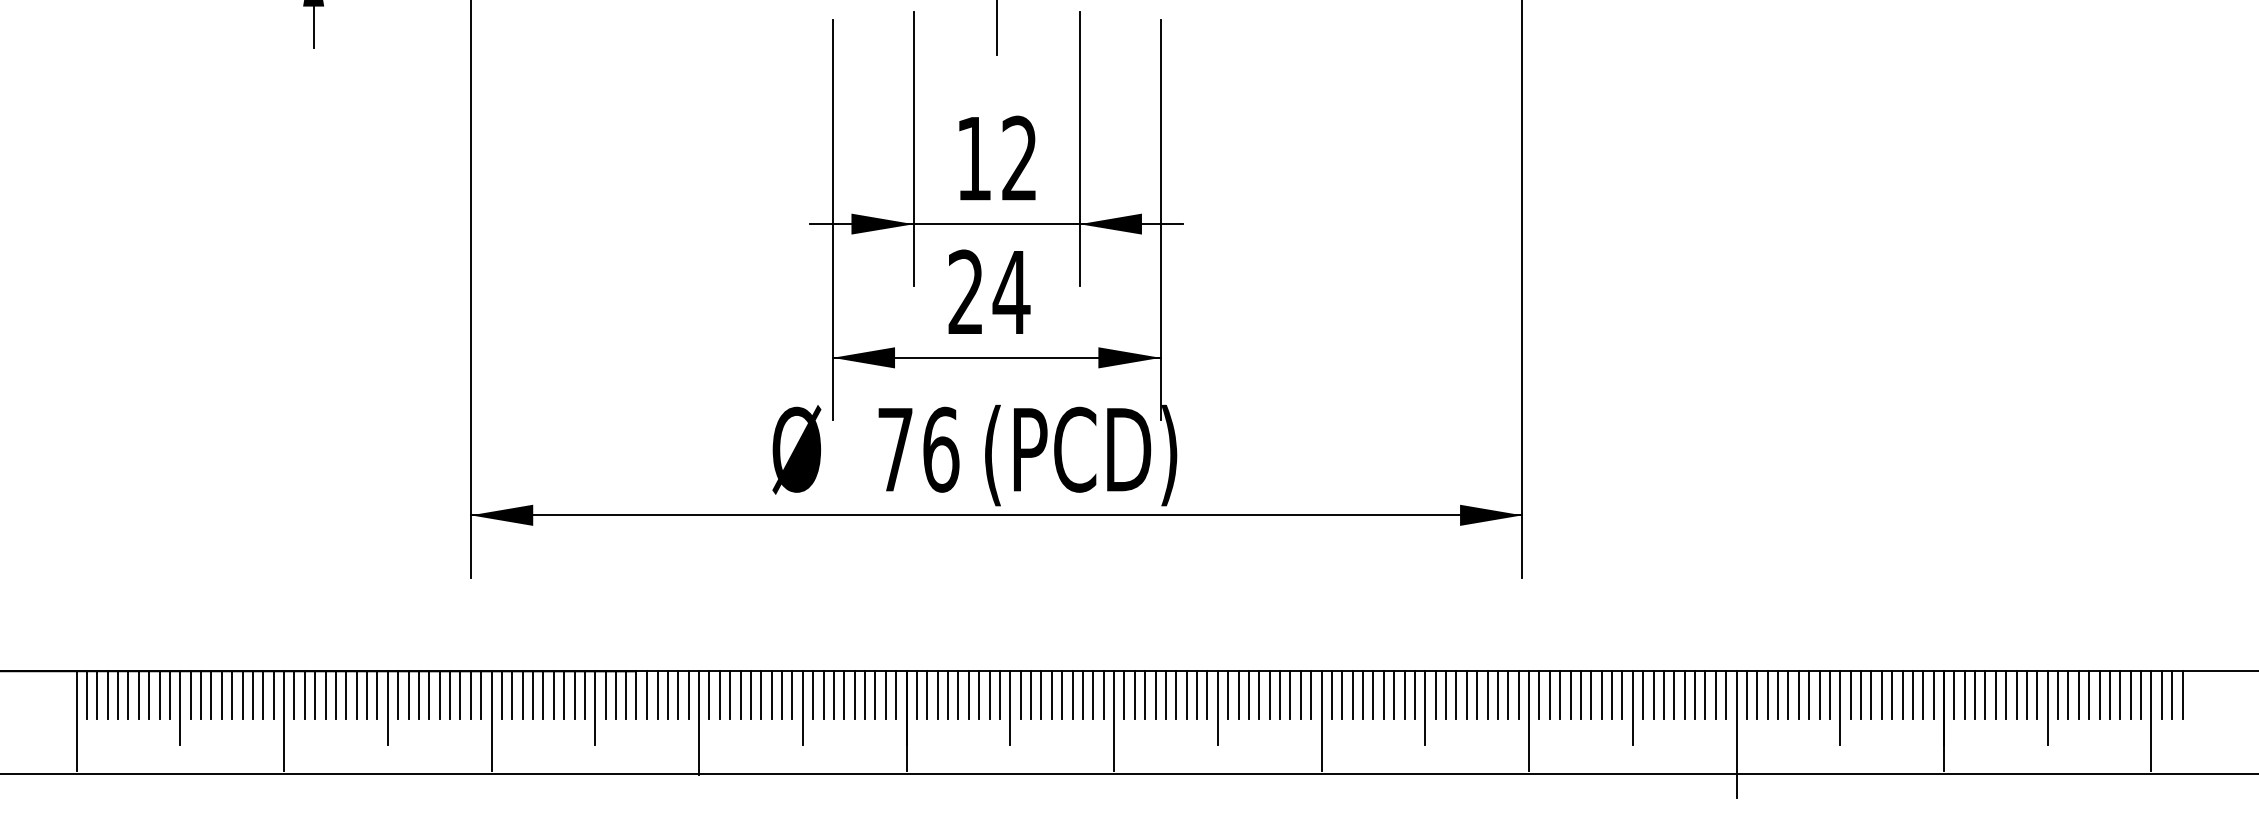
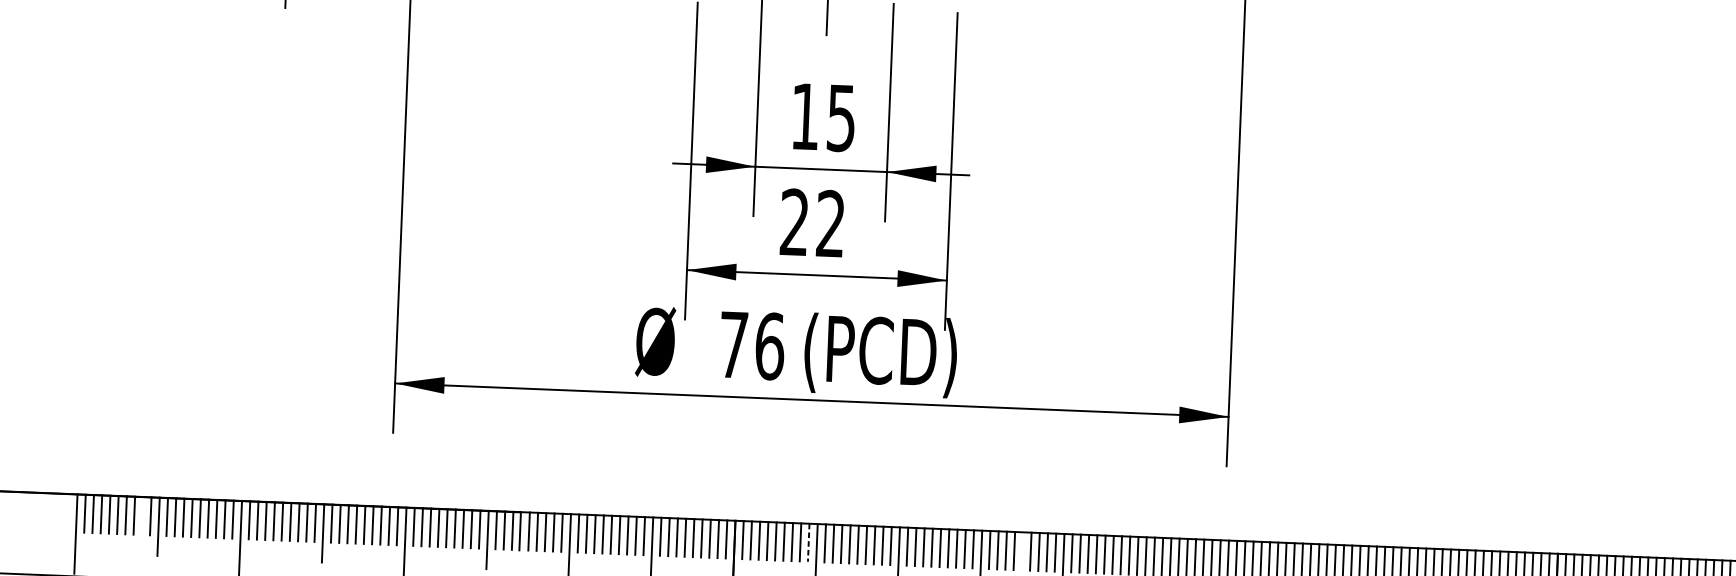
text: (1019, 158) -> (841, 118), 12 -> 15
text: (1011, 291) -> (830, 223), 24 -> 22
line: (159, 694) -> (142, 515), removed
line: (1269, 694) -> (1022, 550), removed
line: (999, 695) -> (808, 543), solid -> dashed

